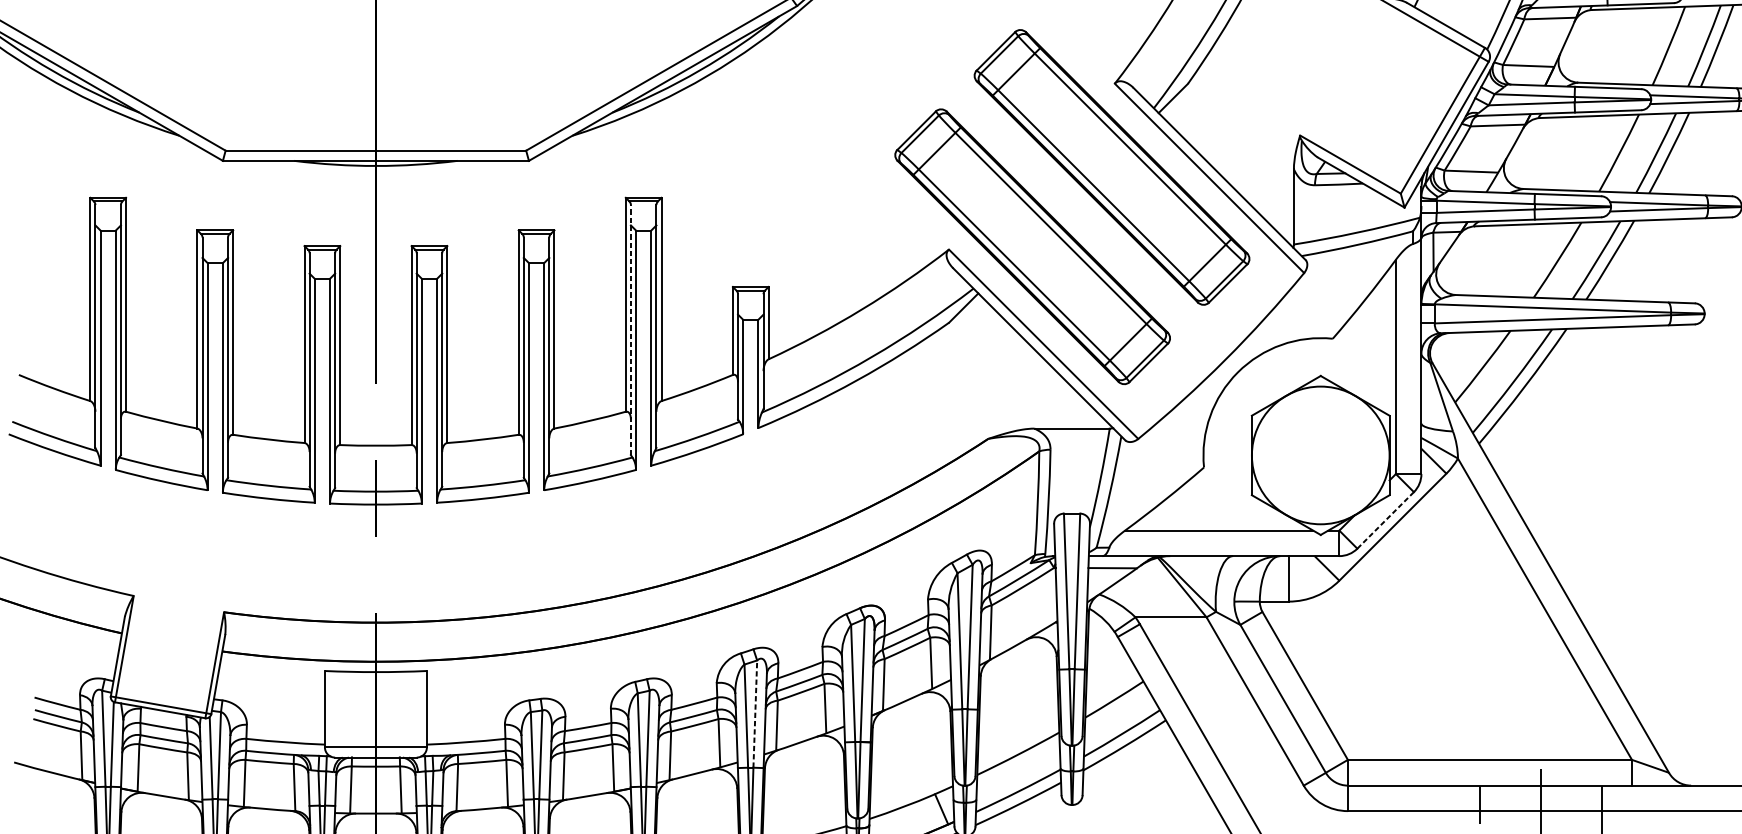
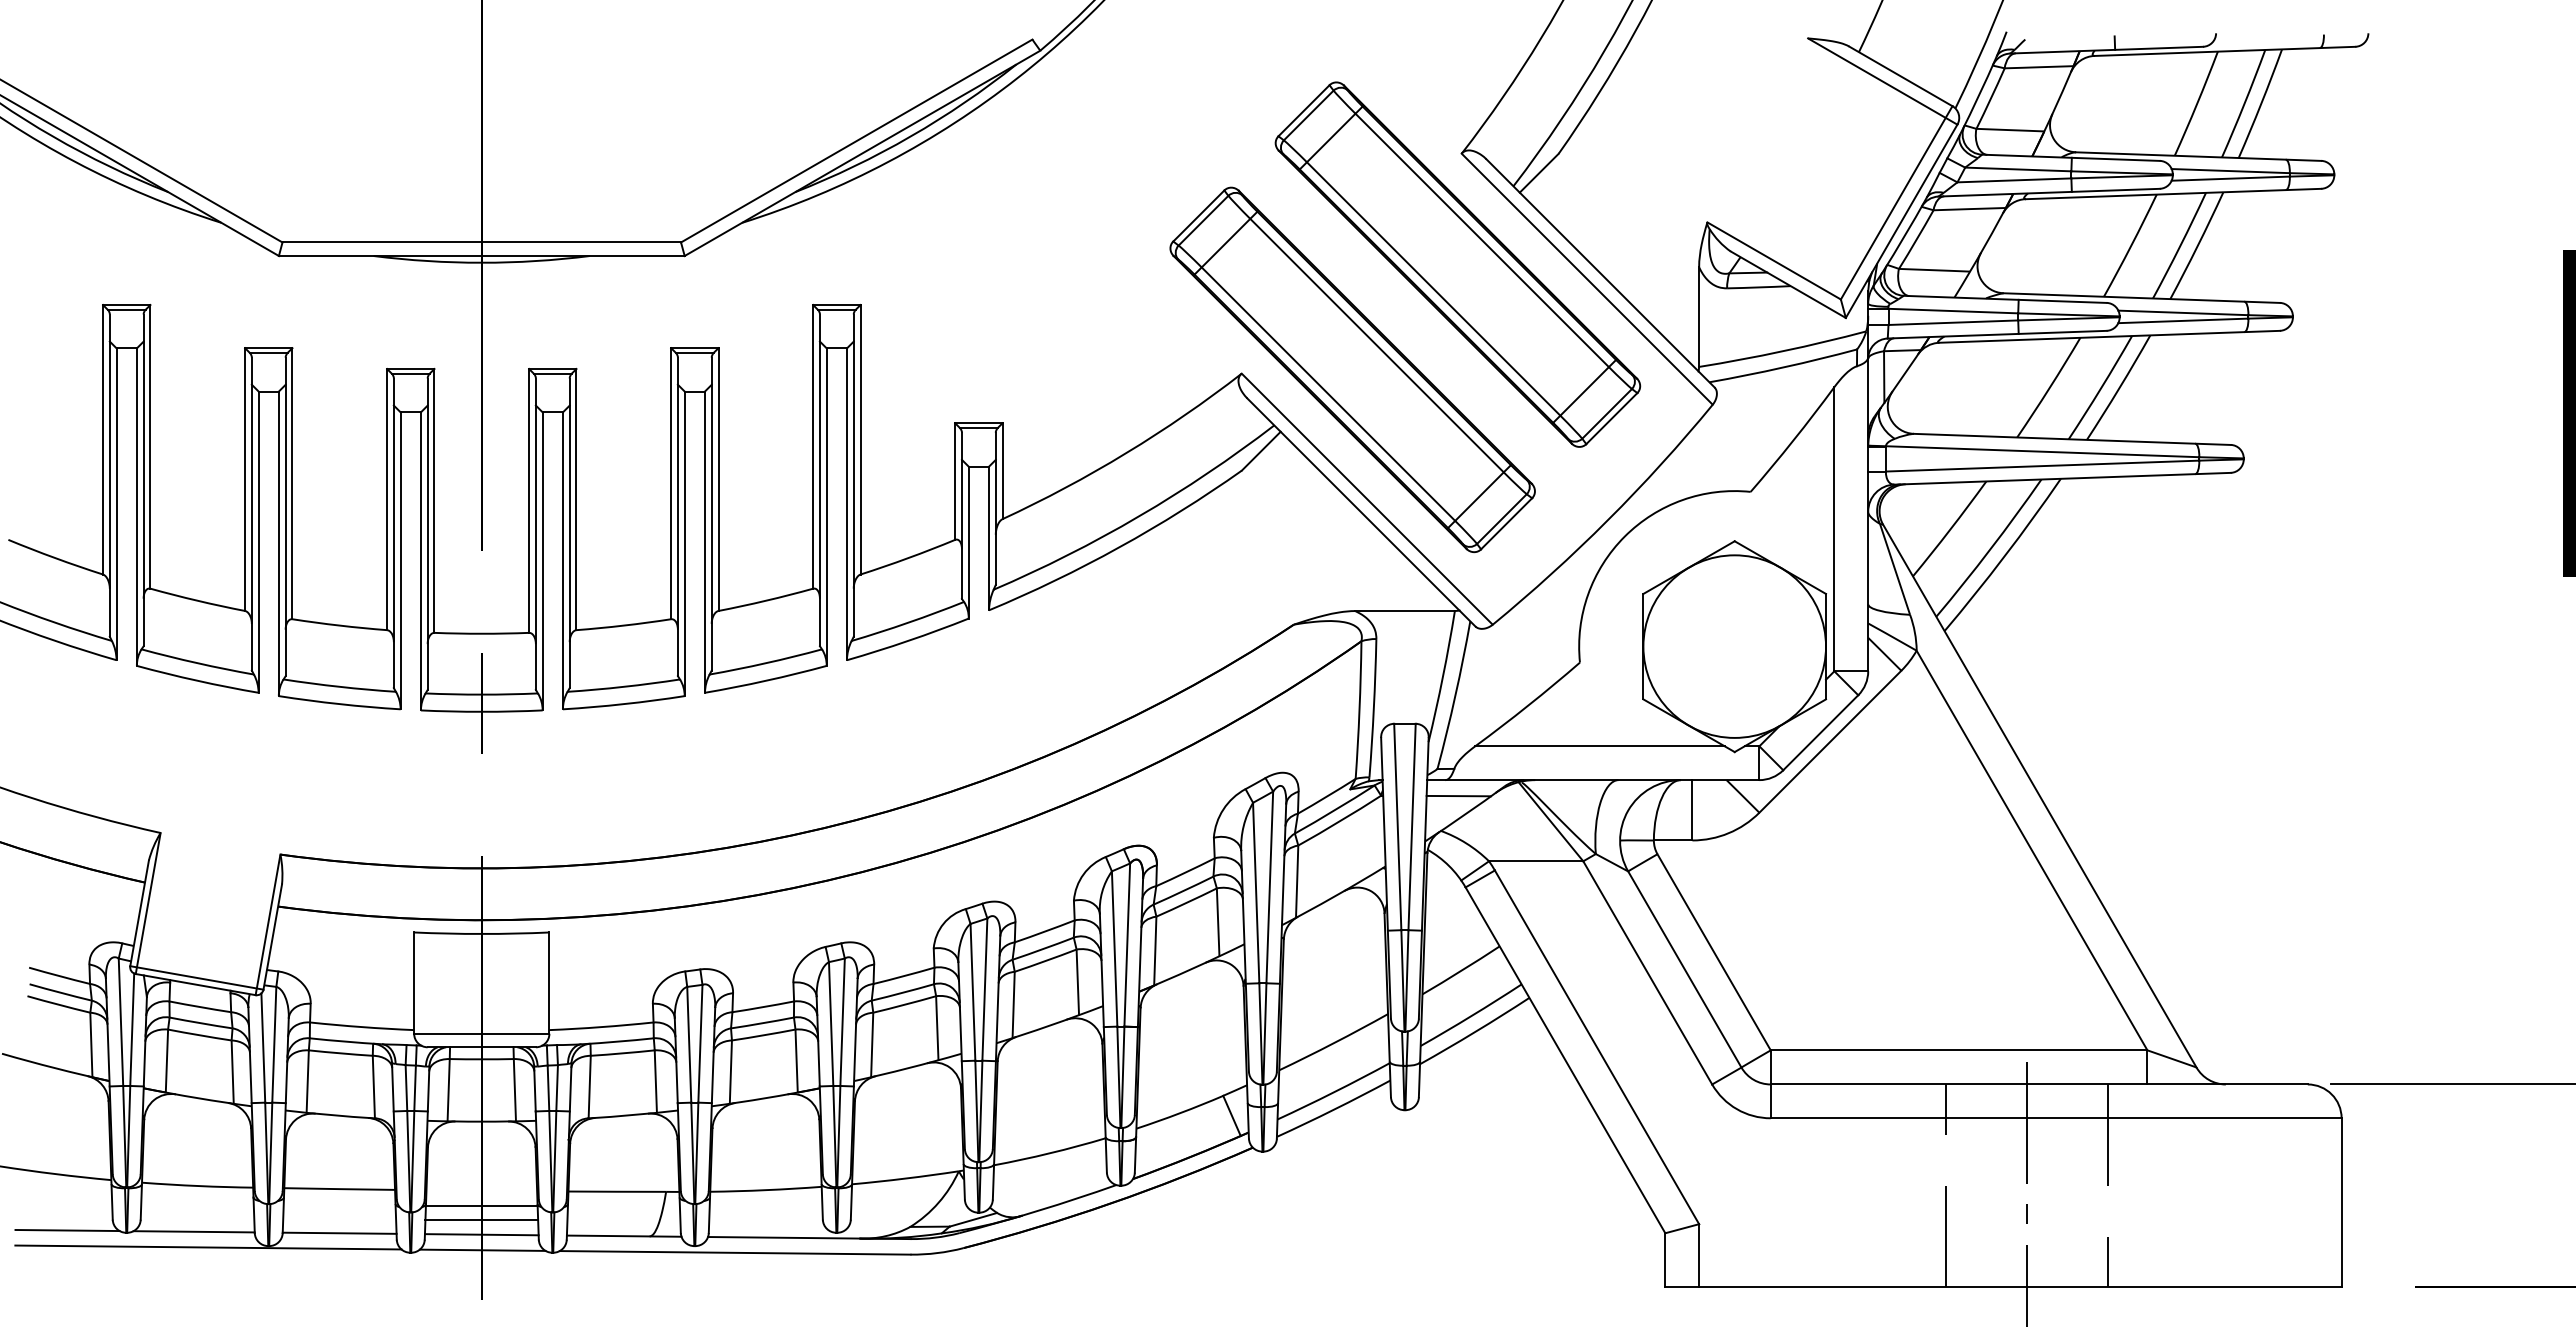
line: (630, 330) -> (819, 480), dashed -> solid
line: (1385, 520) -> (1820, 733), dashed -> solid
line: (755, 714) -> (984, 989), dashed -> solid

